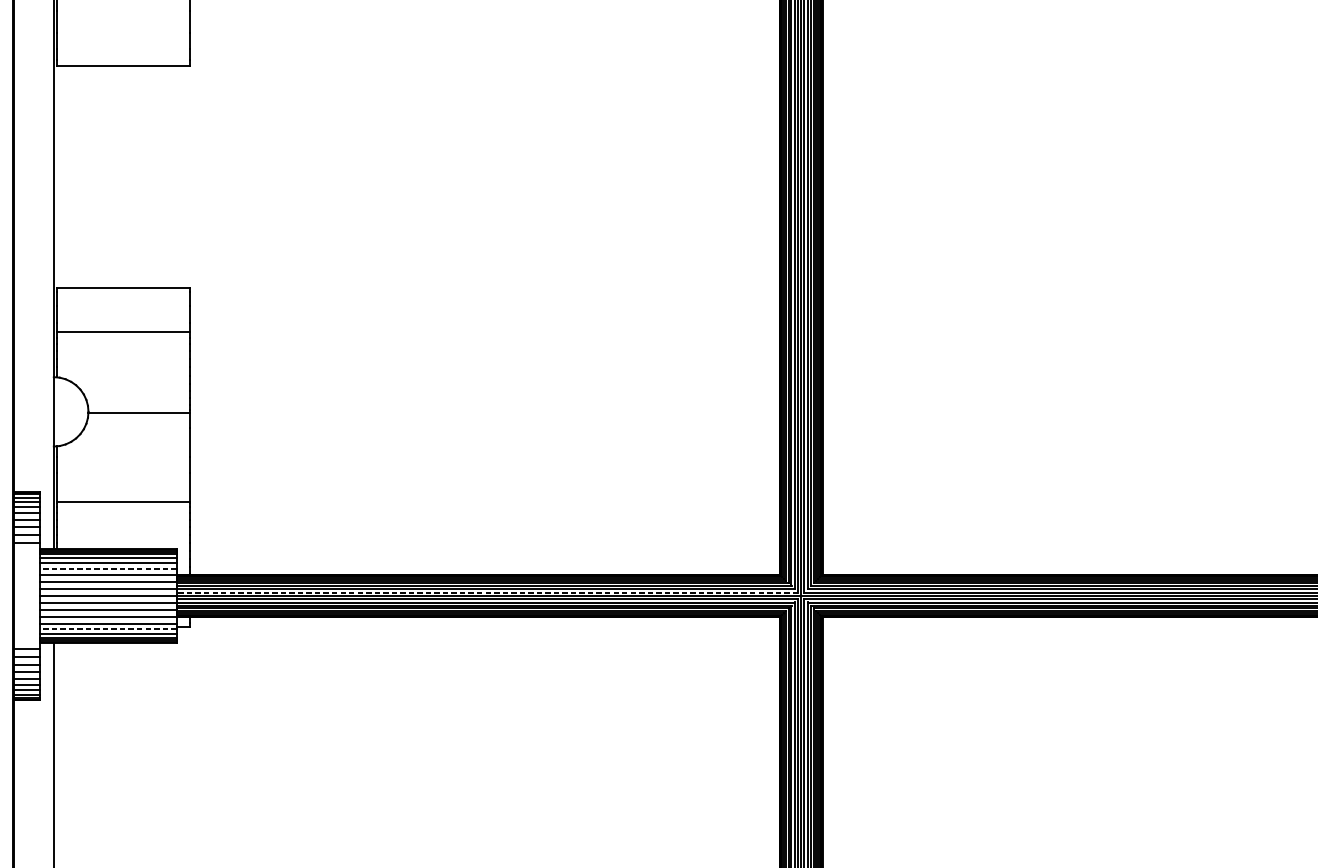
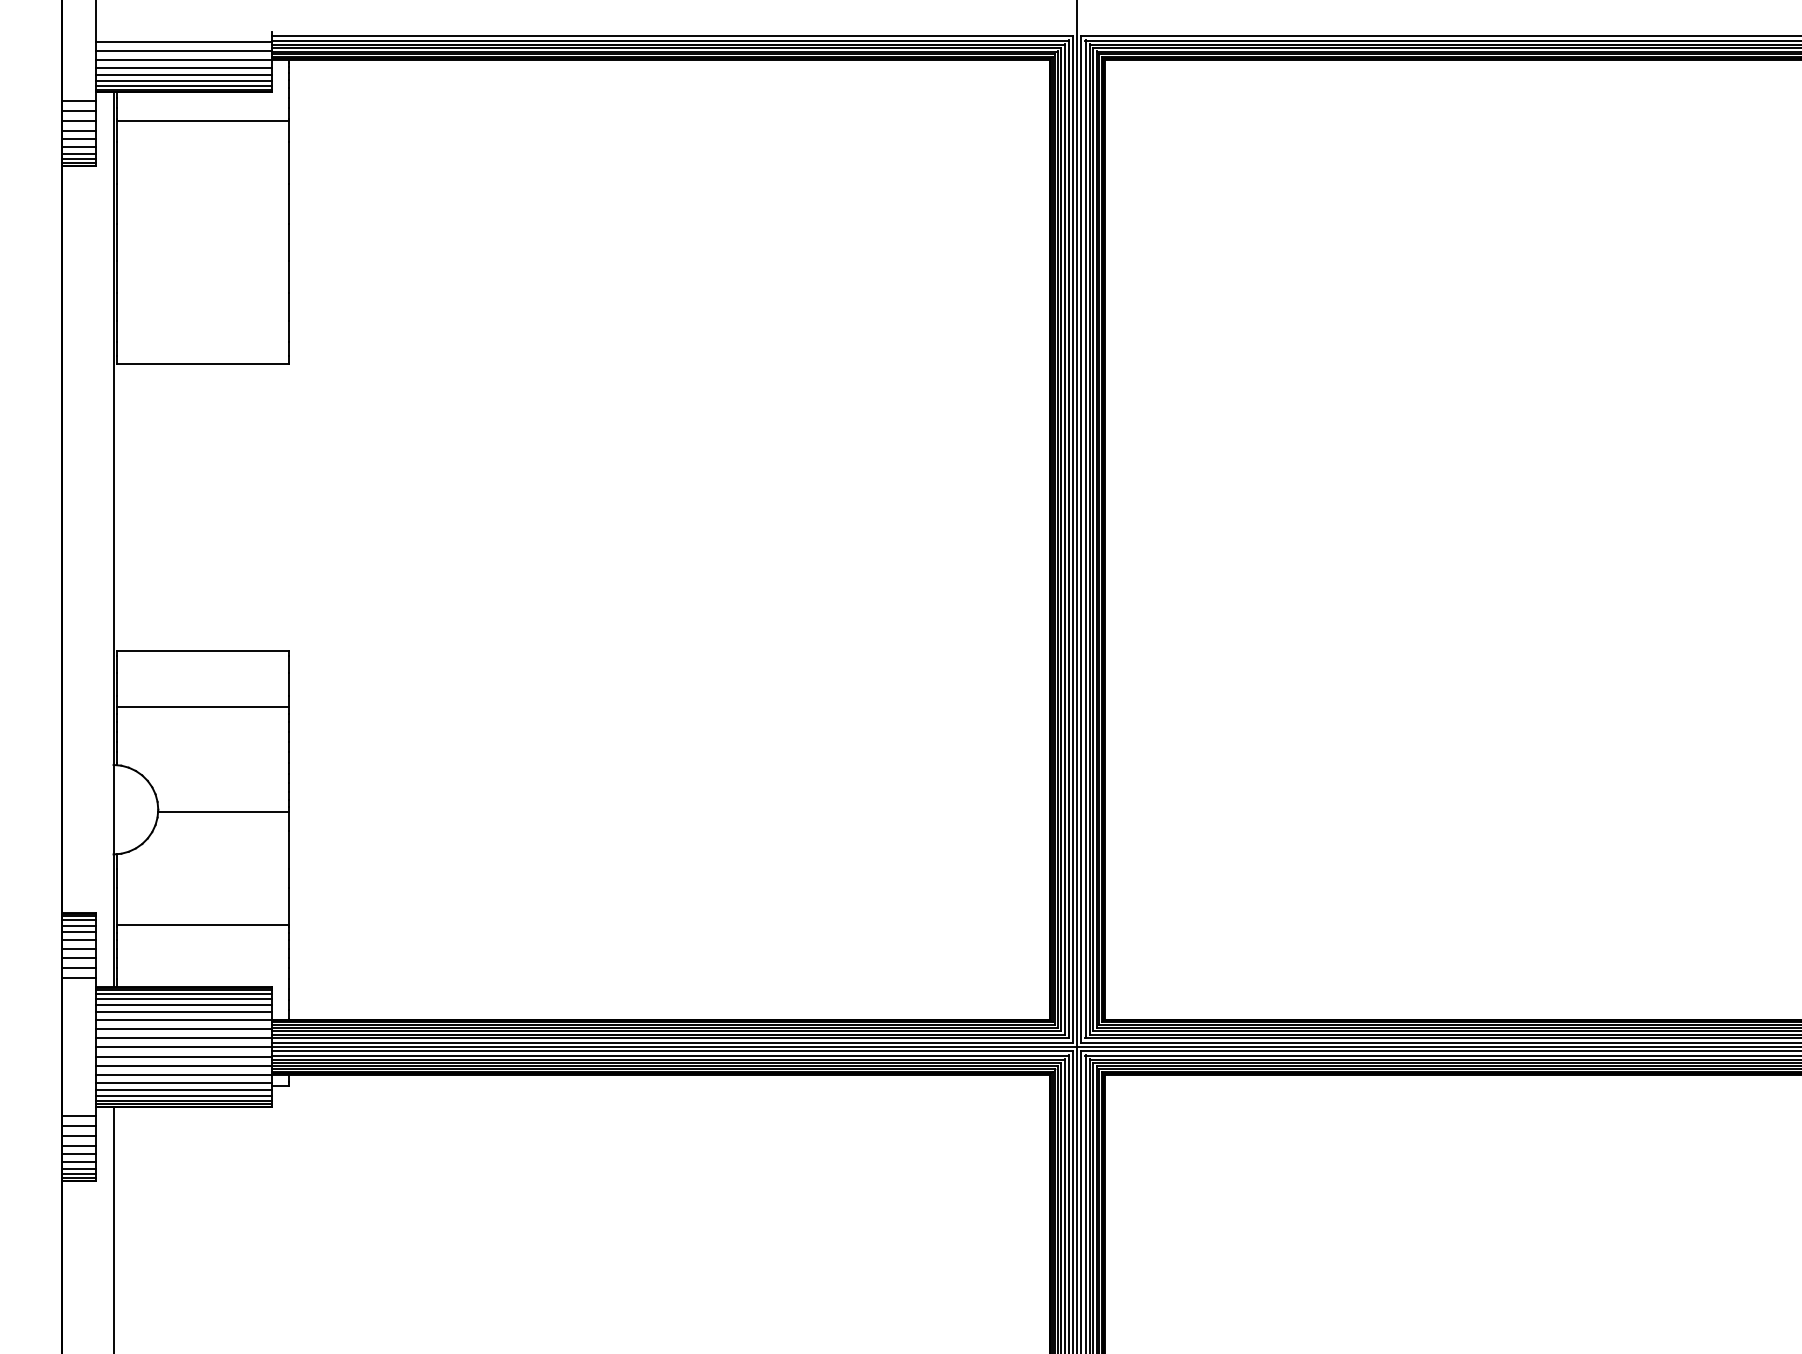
line: (108, 568) -> (184, 1011), dashed -> solid
line: (487, 592) -> (672, 1042), dashed -> solid
line: (108, 628) -> (184, 1089), dashed -> solid

